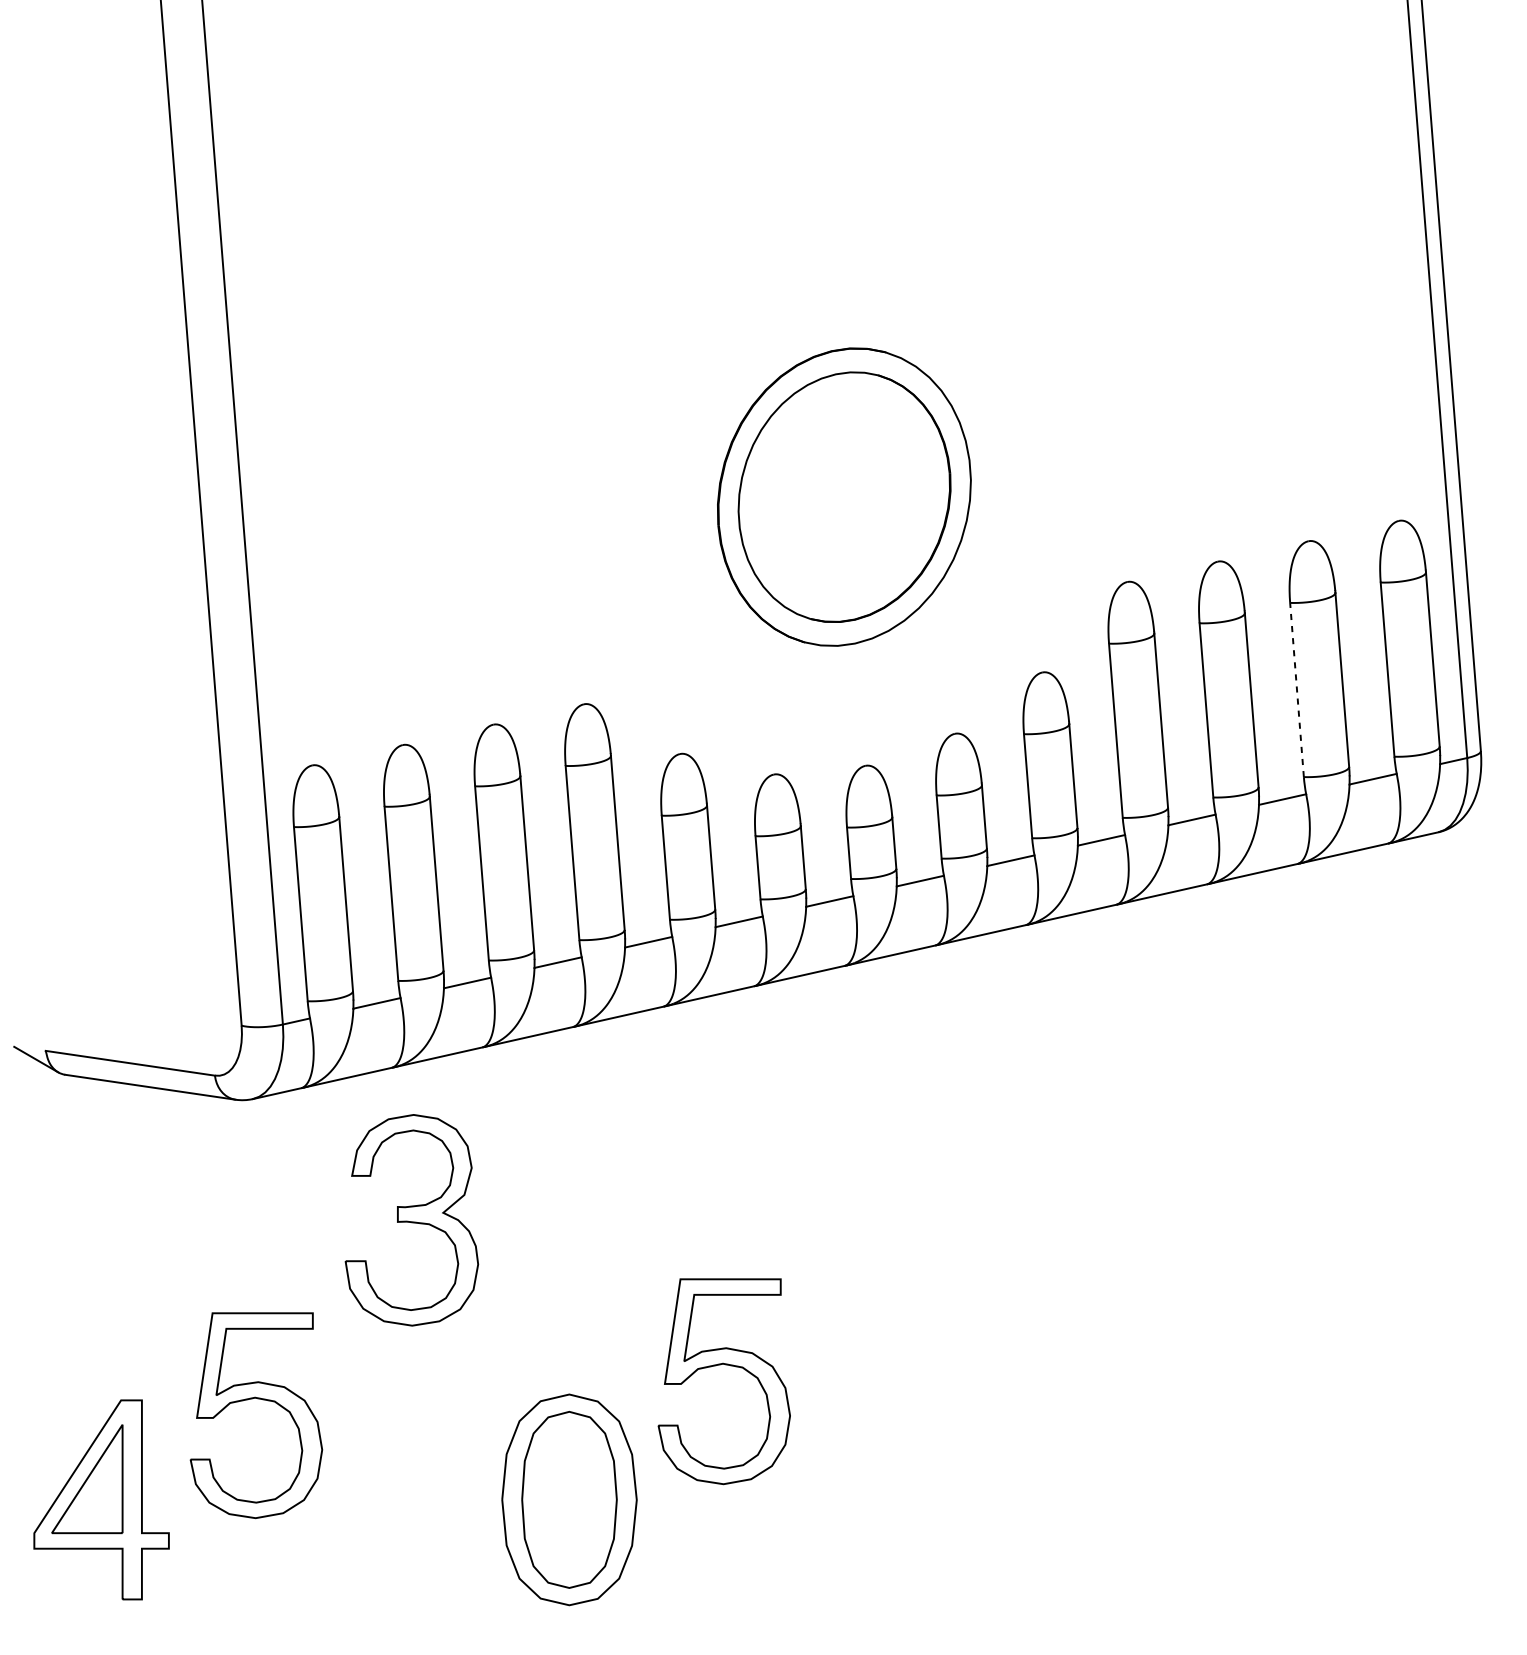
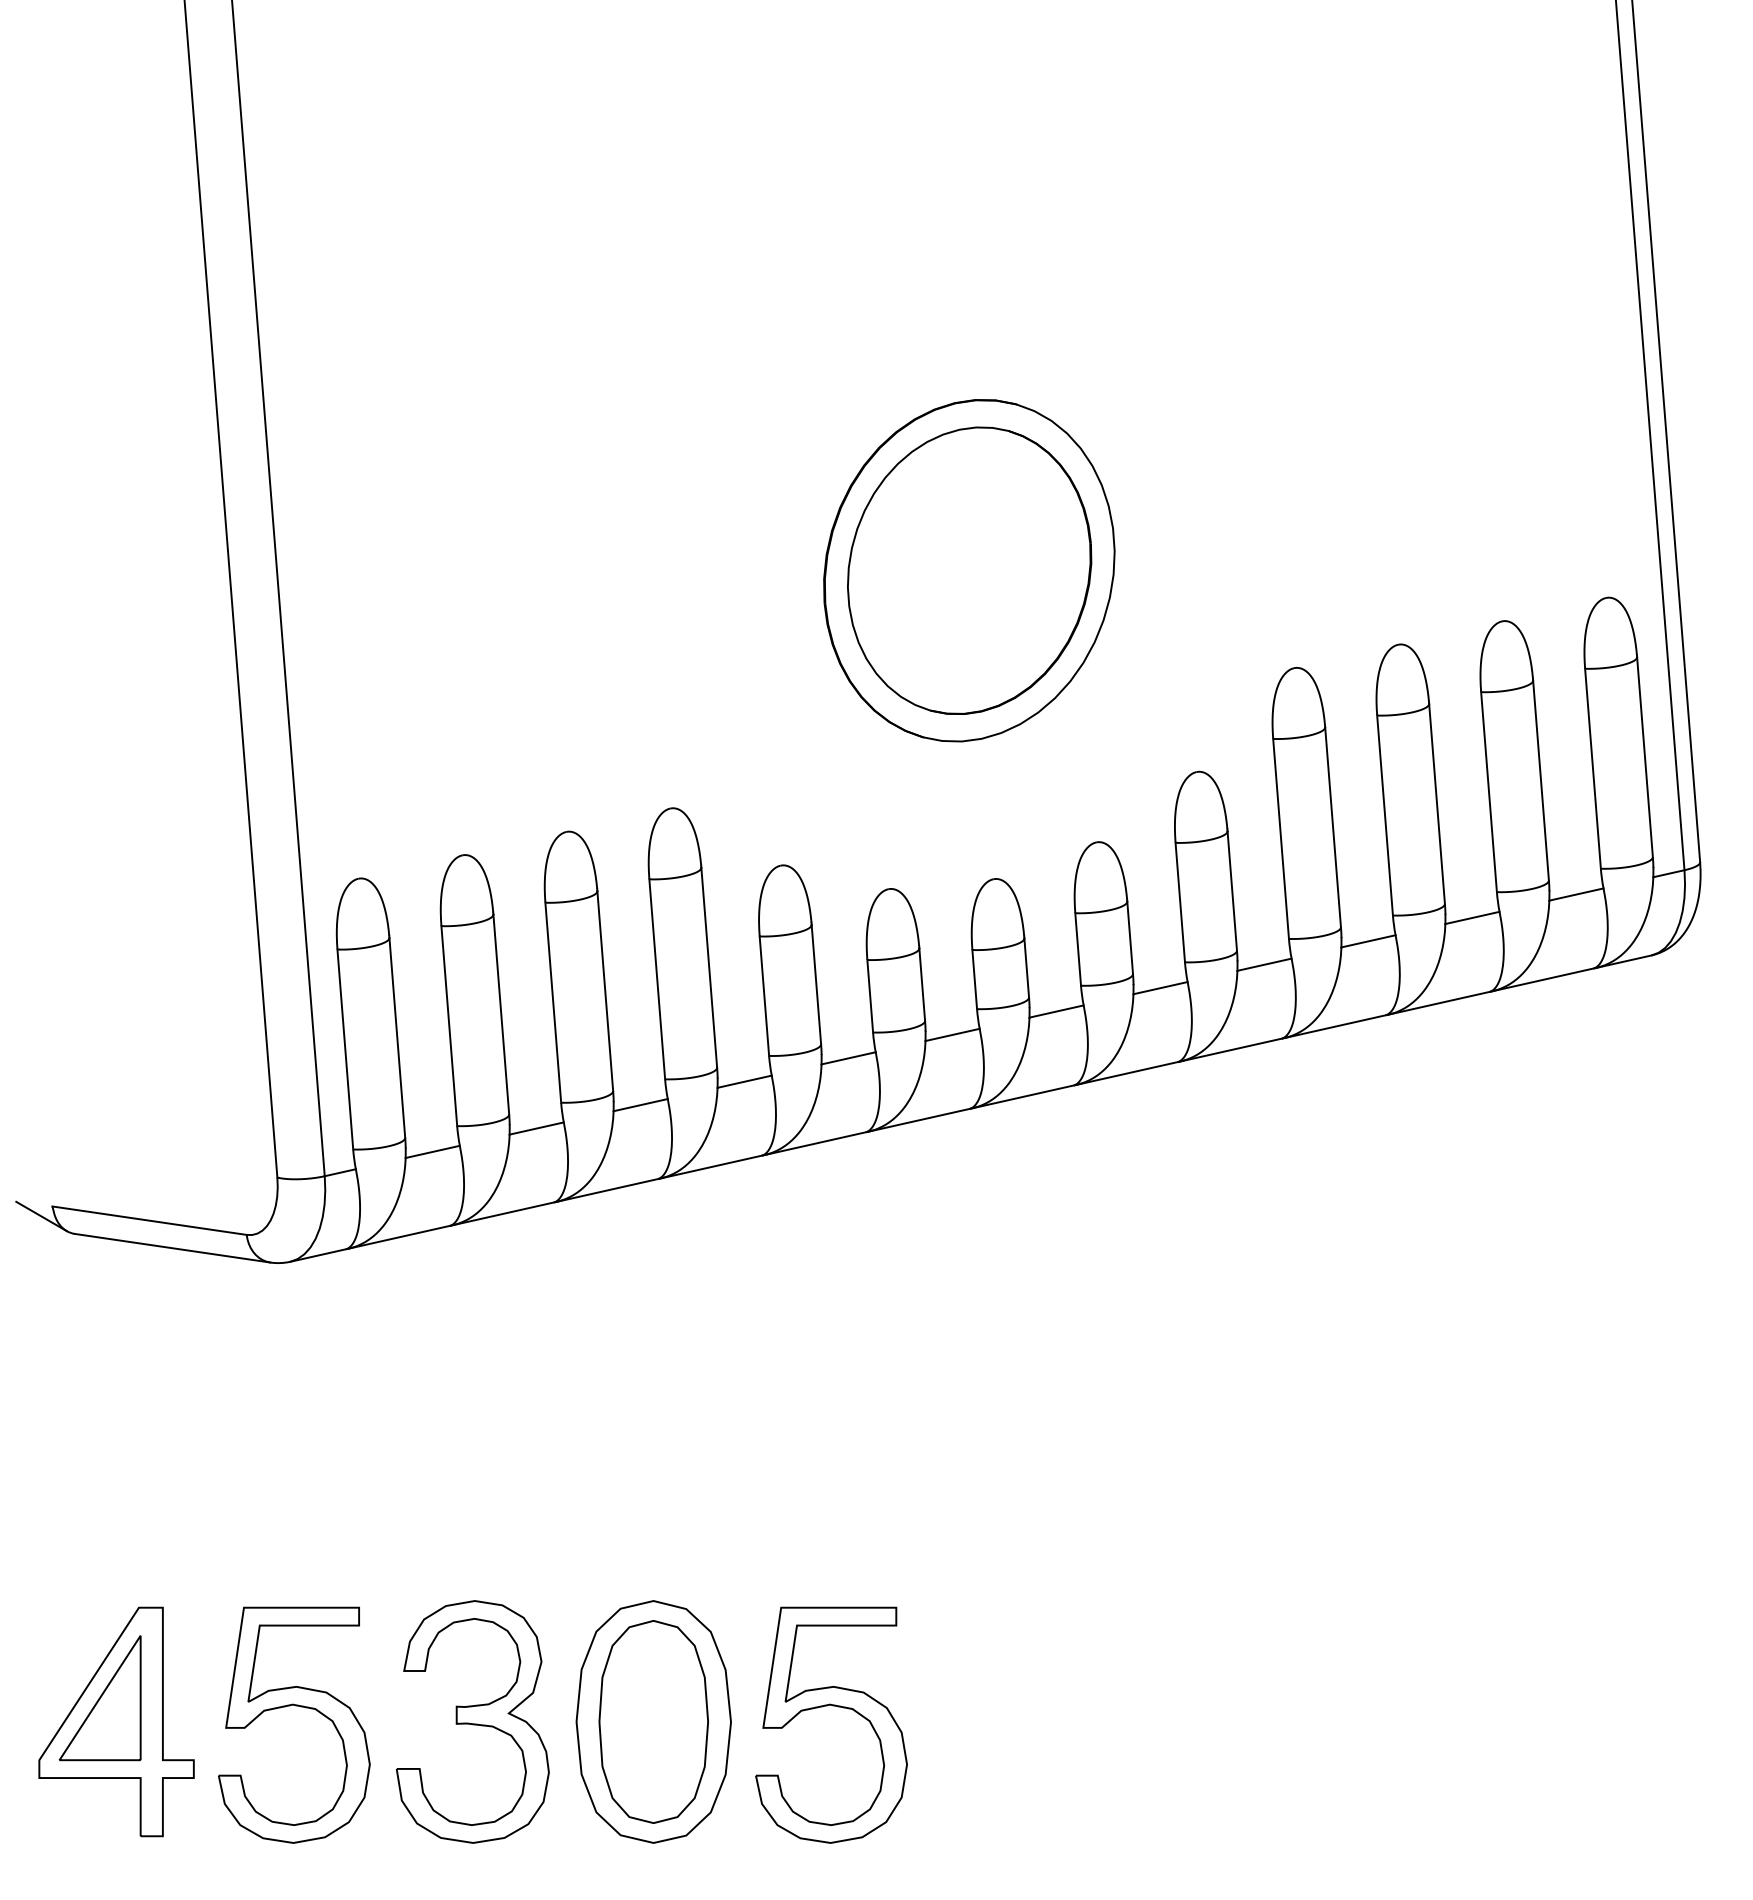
line: (1296, 689) -> (1488, 791), dashed -> solid
part: (411, 1219) -> (472, 1721), moved
part: (725, 1365) -> (832, 1706), moved
part: (257, 1399) -> (295, 1706), moved

